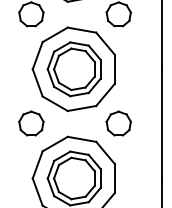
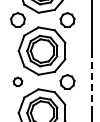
part: (30, 122) -> (17, 81), size x0.6
line: (162, 124) -> (92, 82), solid -> dashed

